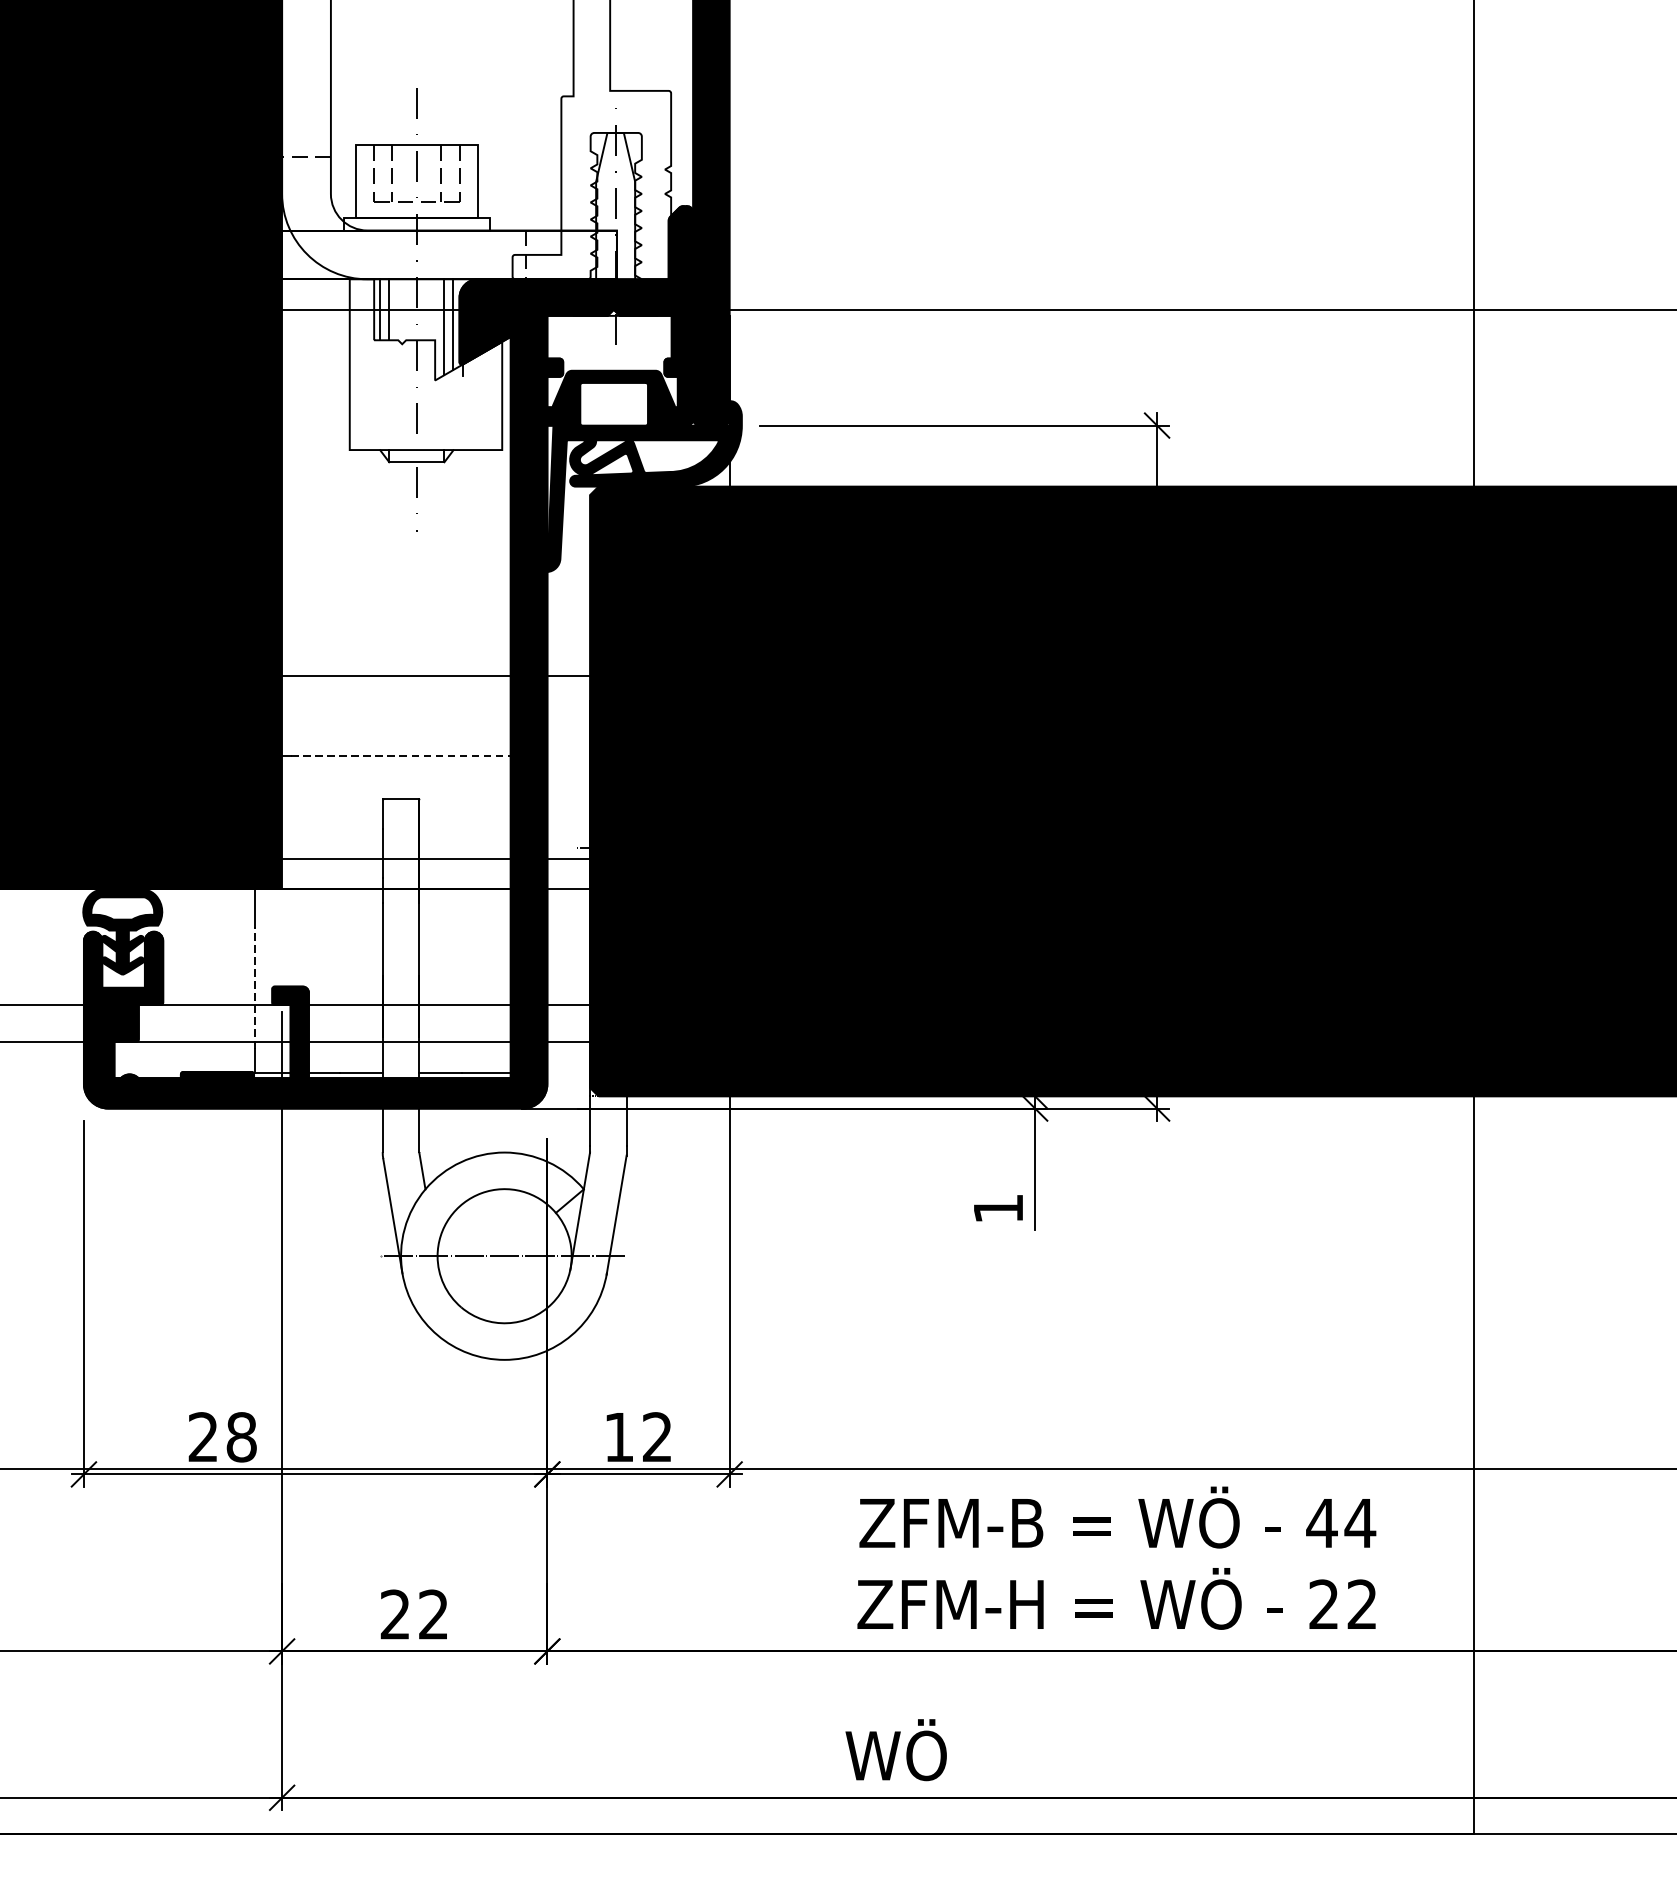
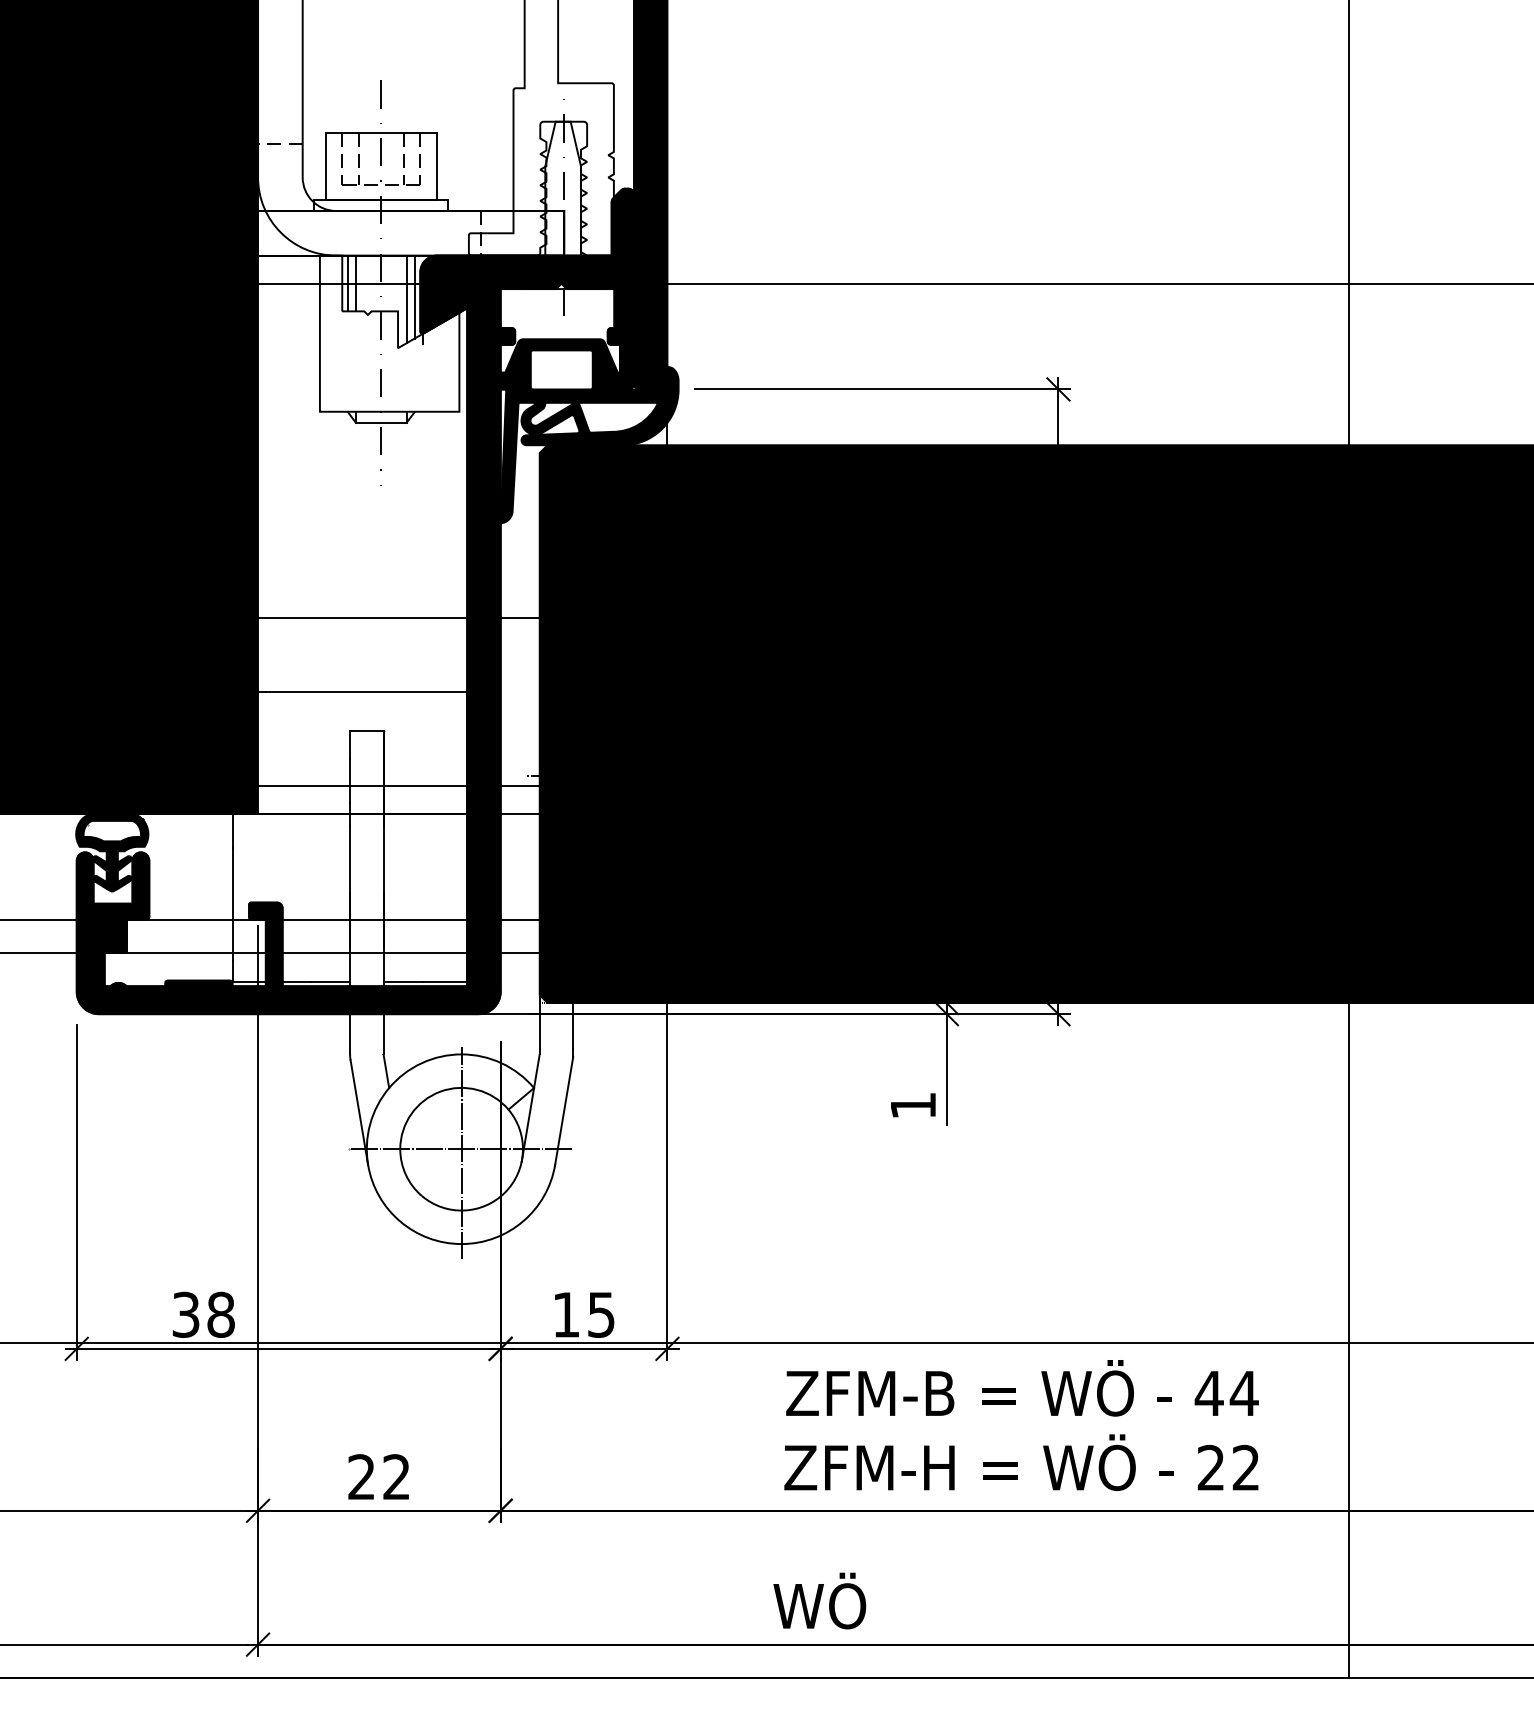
line: (401, 755) -> (367, 691), dashed -> solid
line: (254, 987) -> (232, 903), dashed -> solid
line: (504, 1260) -> (461, 1153), added
text: (202, 1436) -> (185, 1314), 28 -> 38
text: (657, 1436) -> (601, 1314), 12 -> 15

